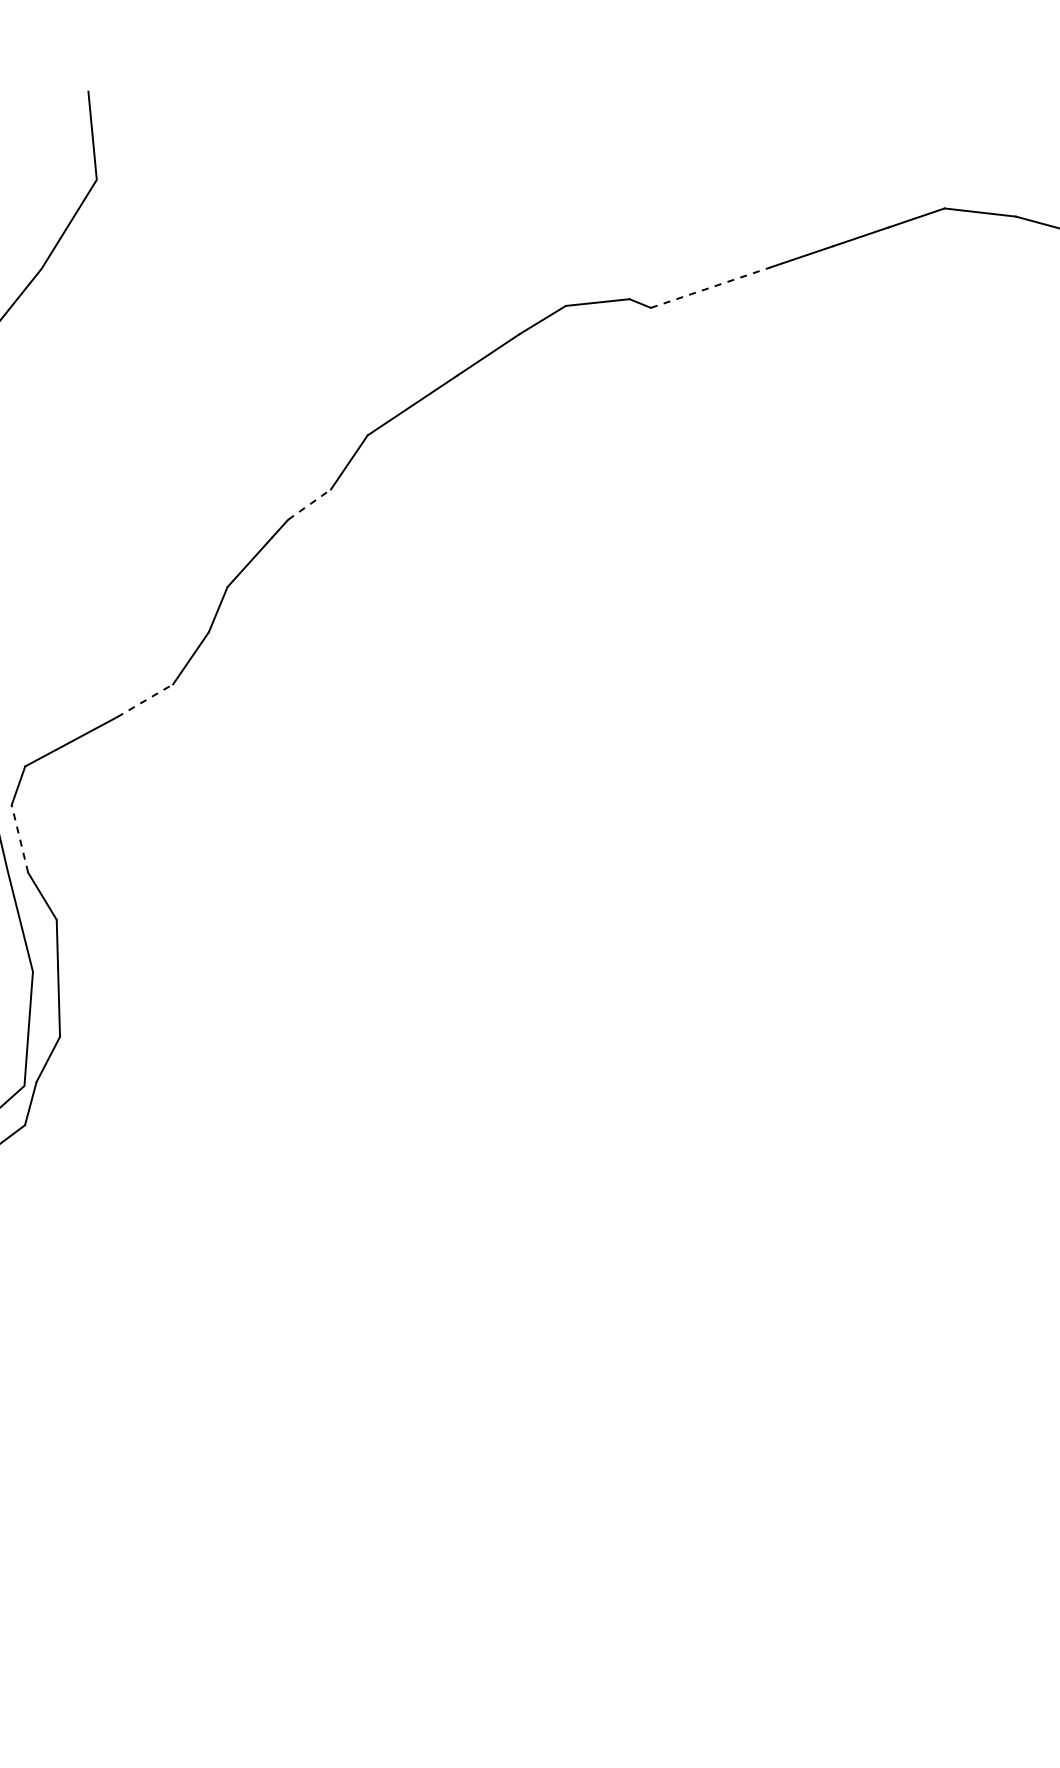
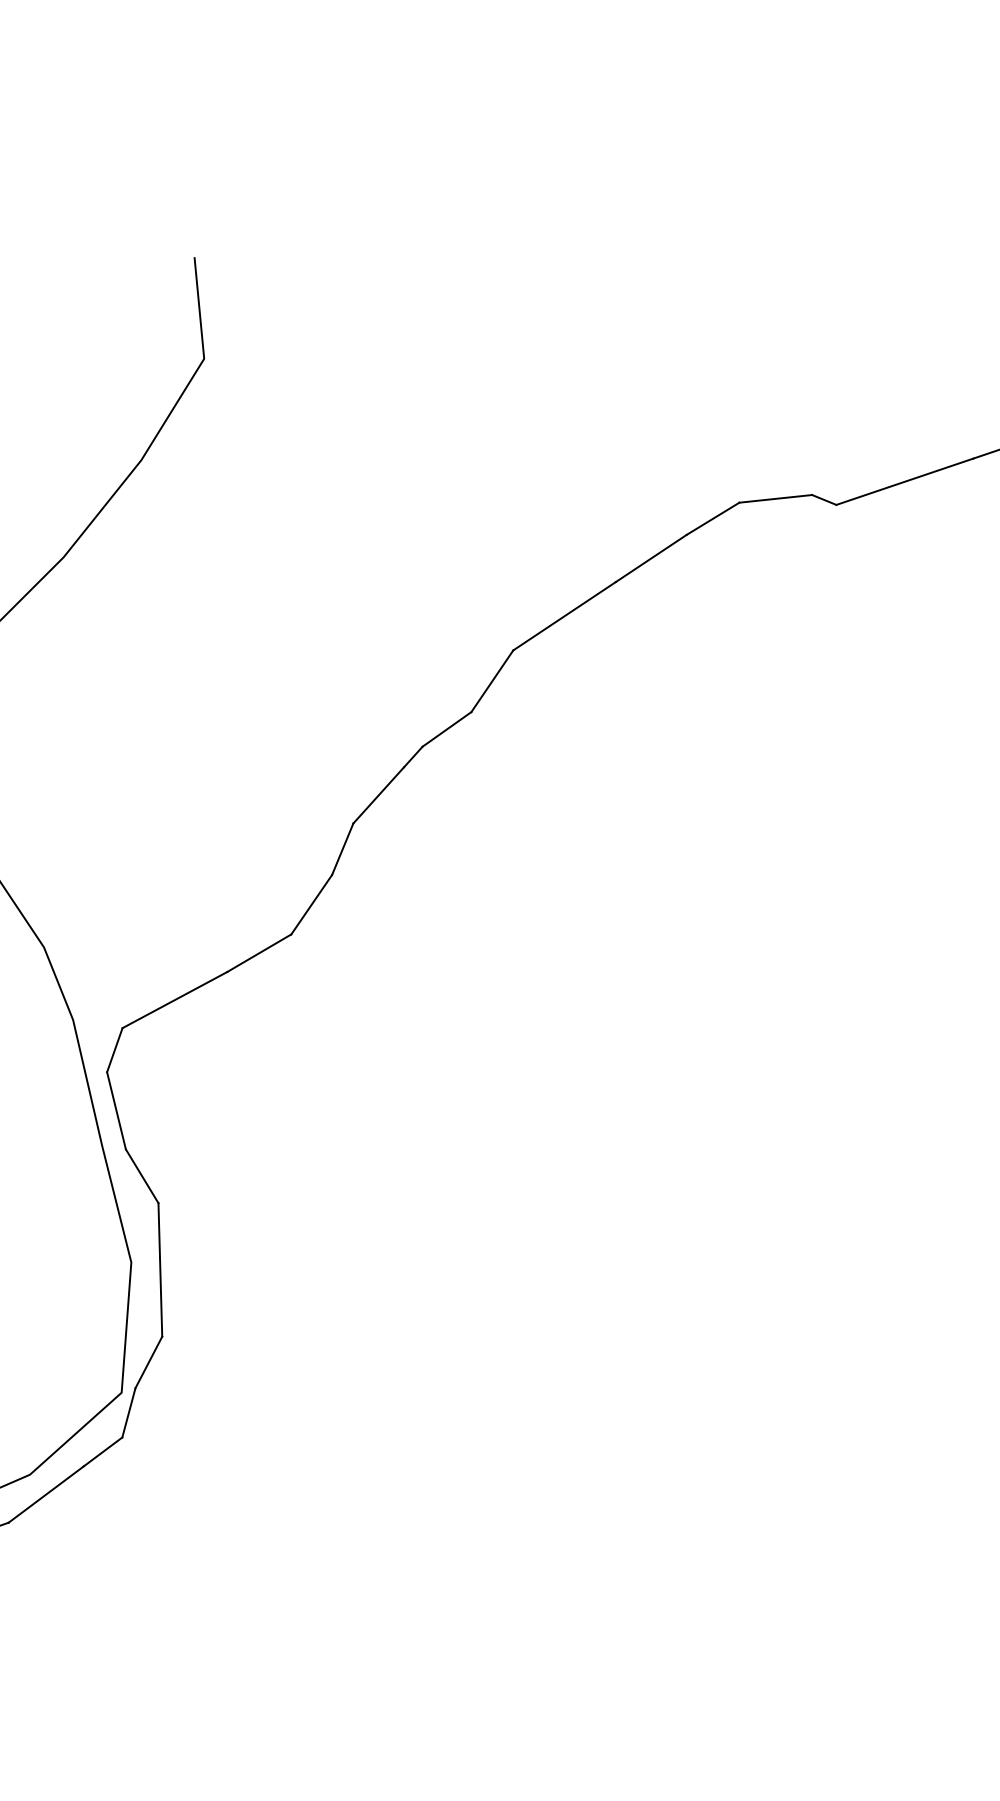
line: (711, 287) -> (905, 481), dashed -> solid
line: (310, 504) -> (448, 729), dashed -> solid
line: (145, 700) -> (259, 952), dashed -> solid
line: (19, 838) -> (115, 1110), dashed -> solid

